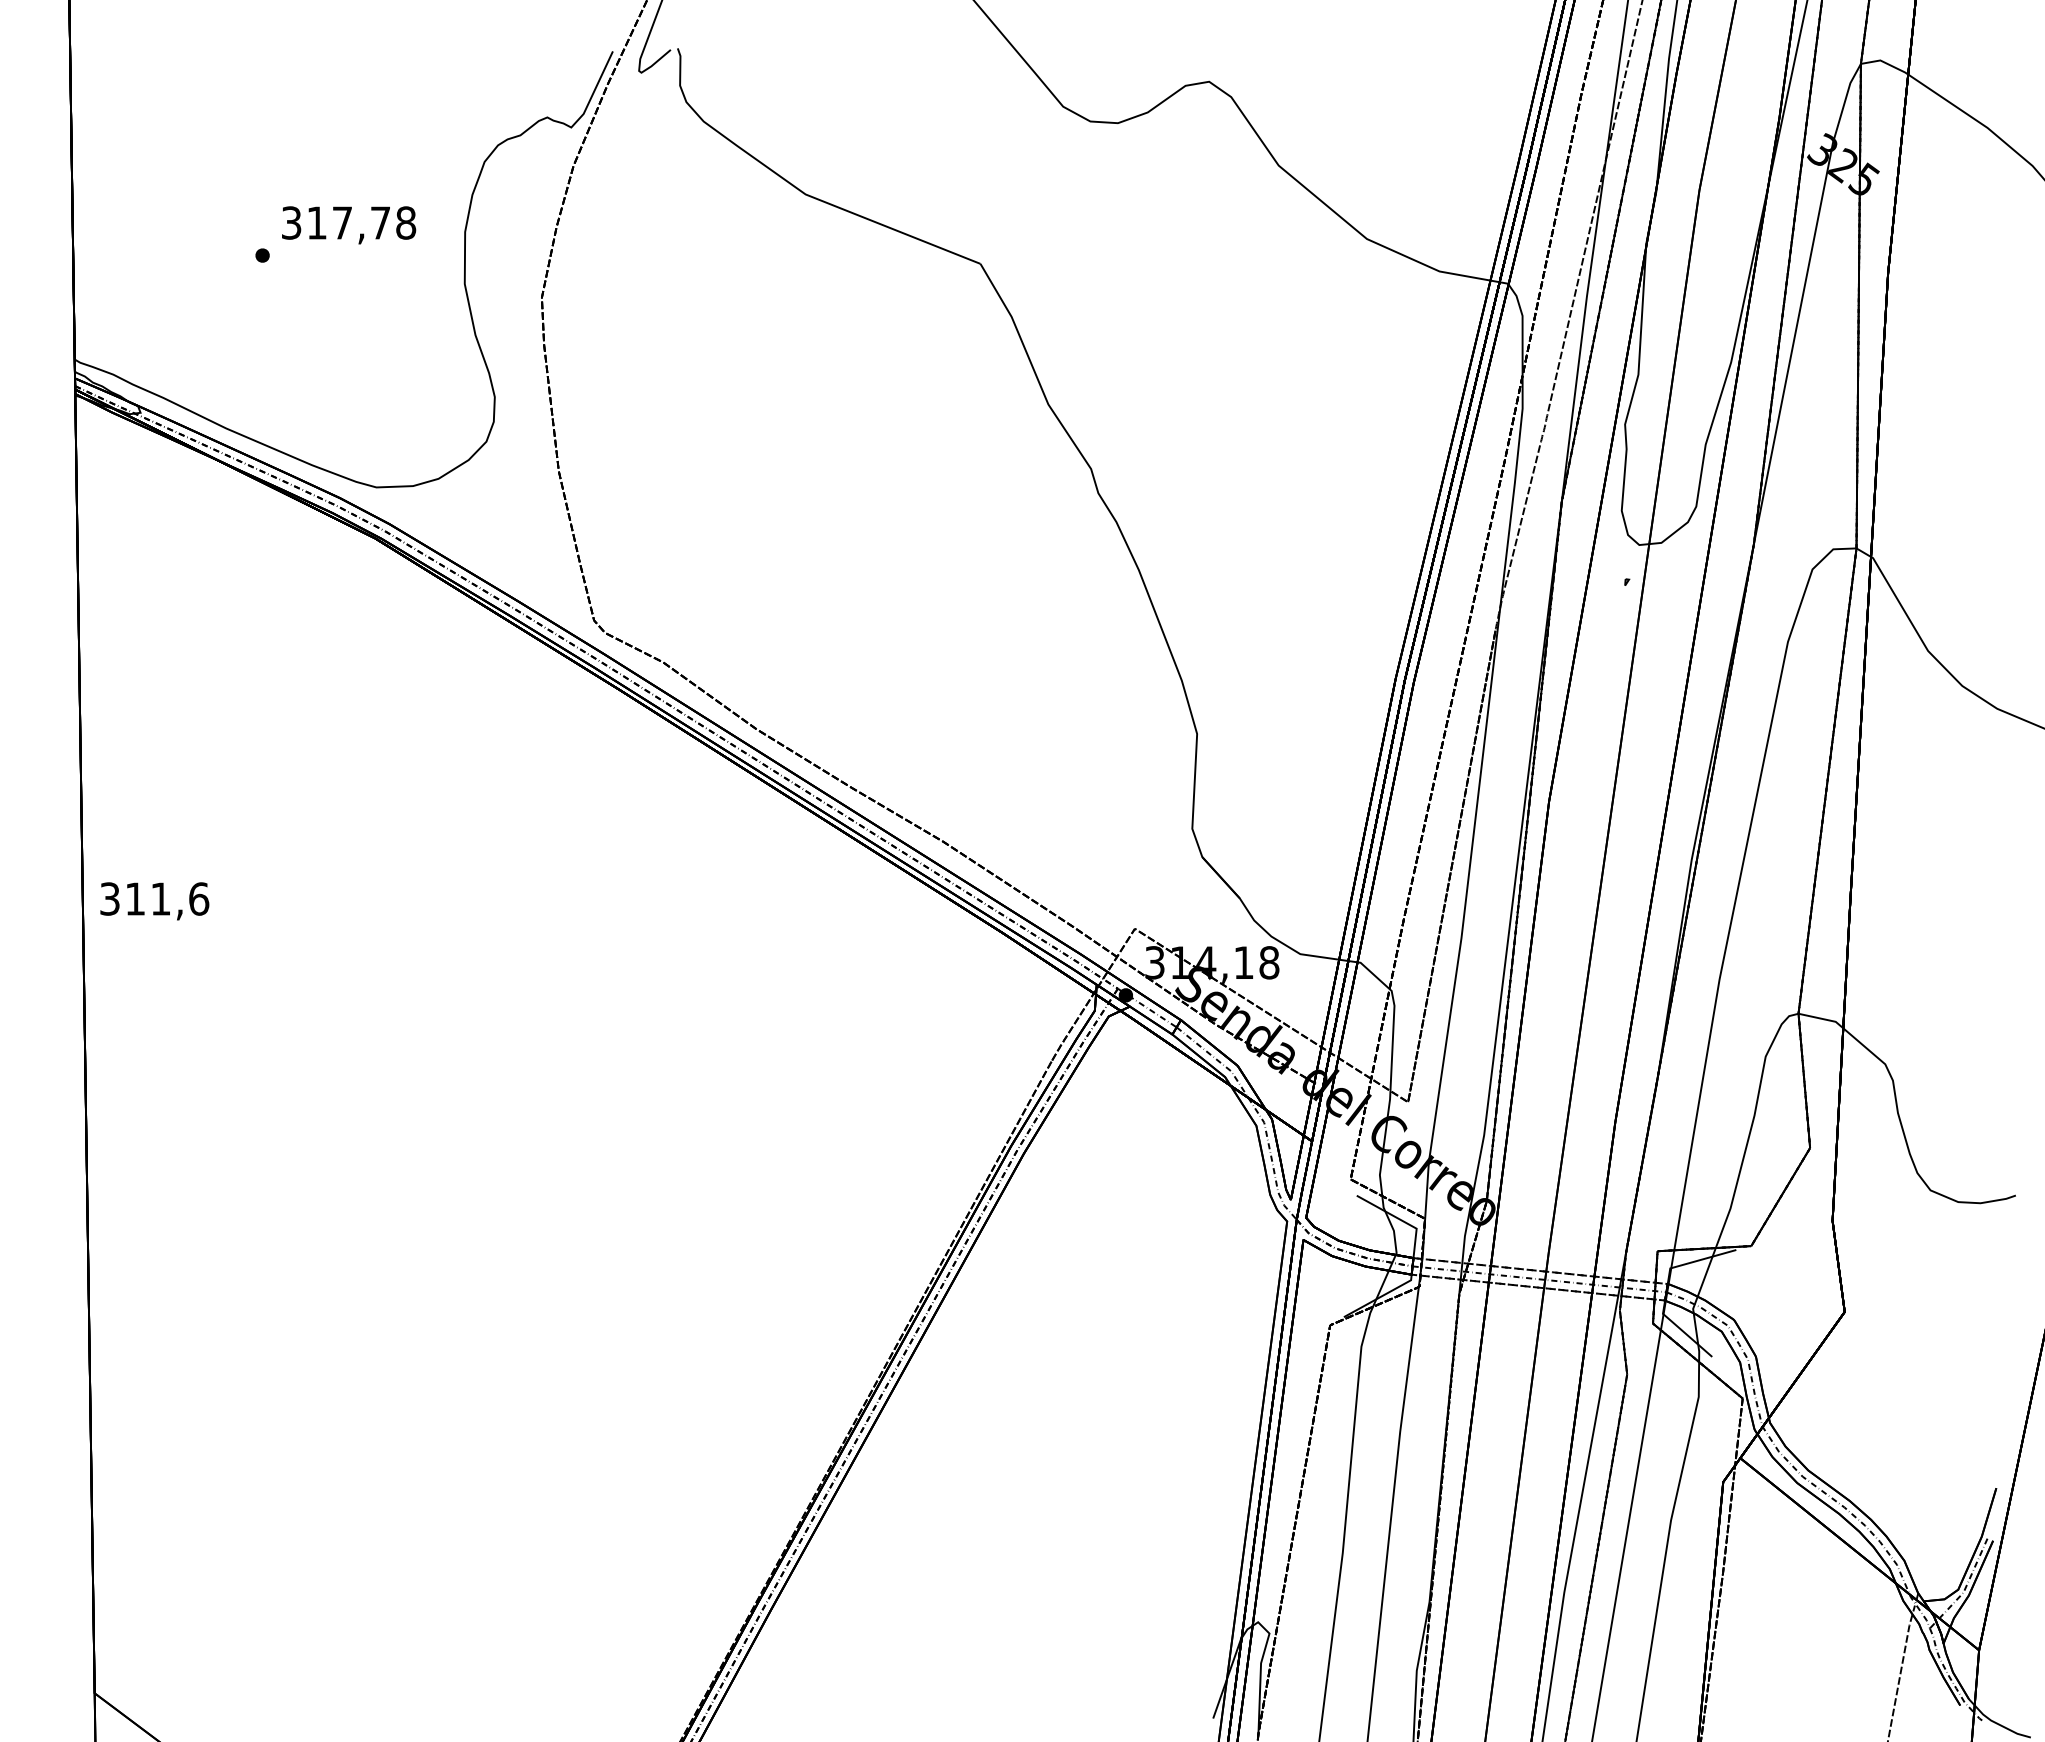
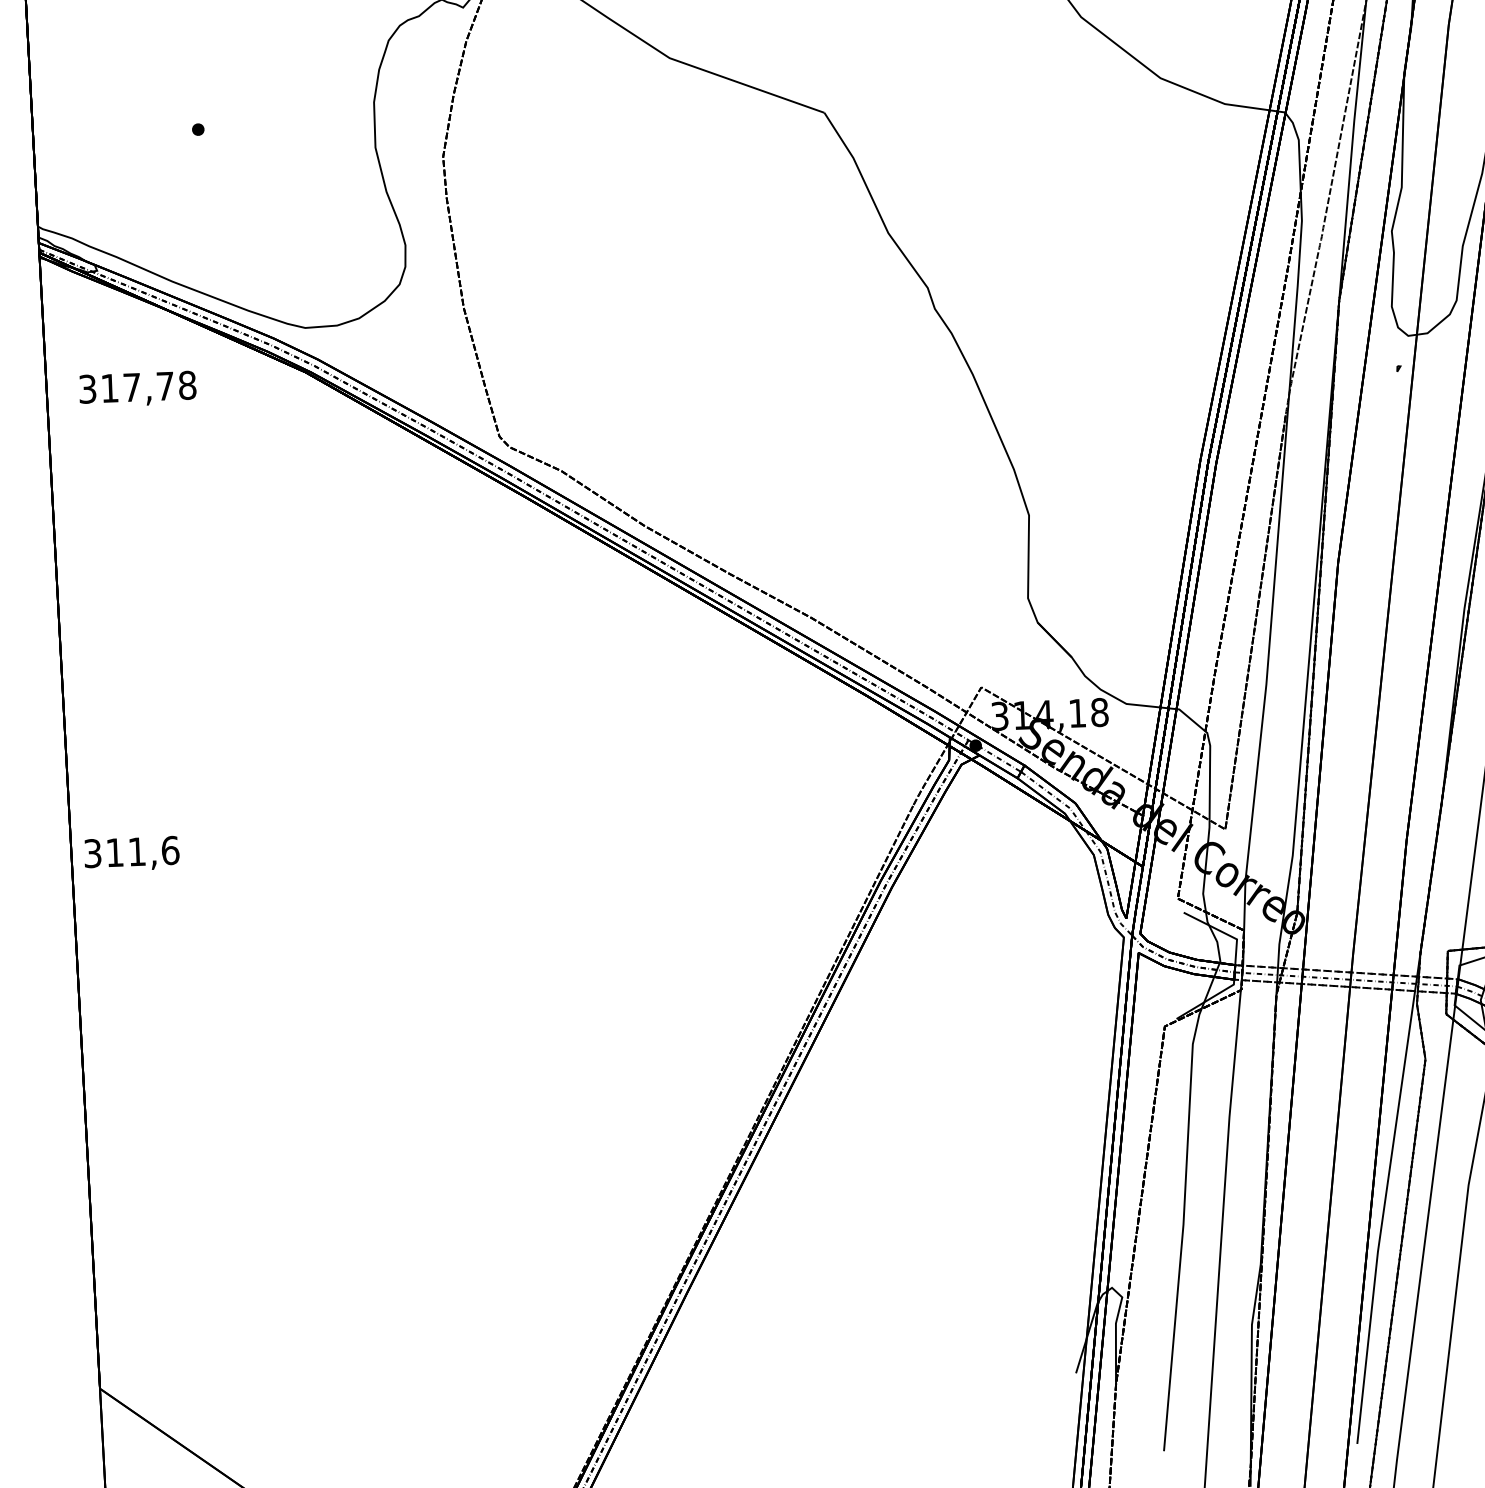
text: (349, 225) -> (138, 389), moved
text: (154, 901) -> (131, 854), moved

